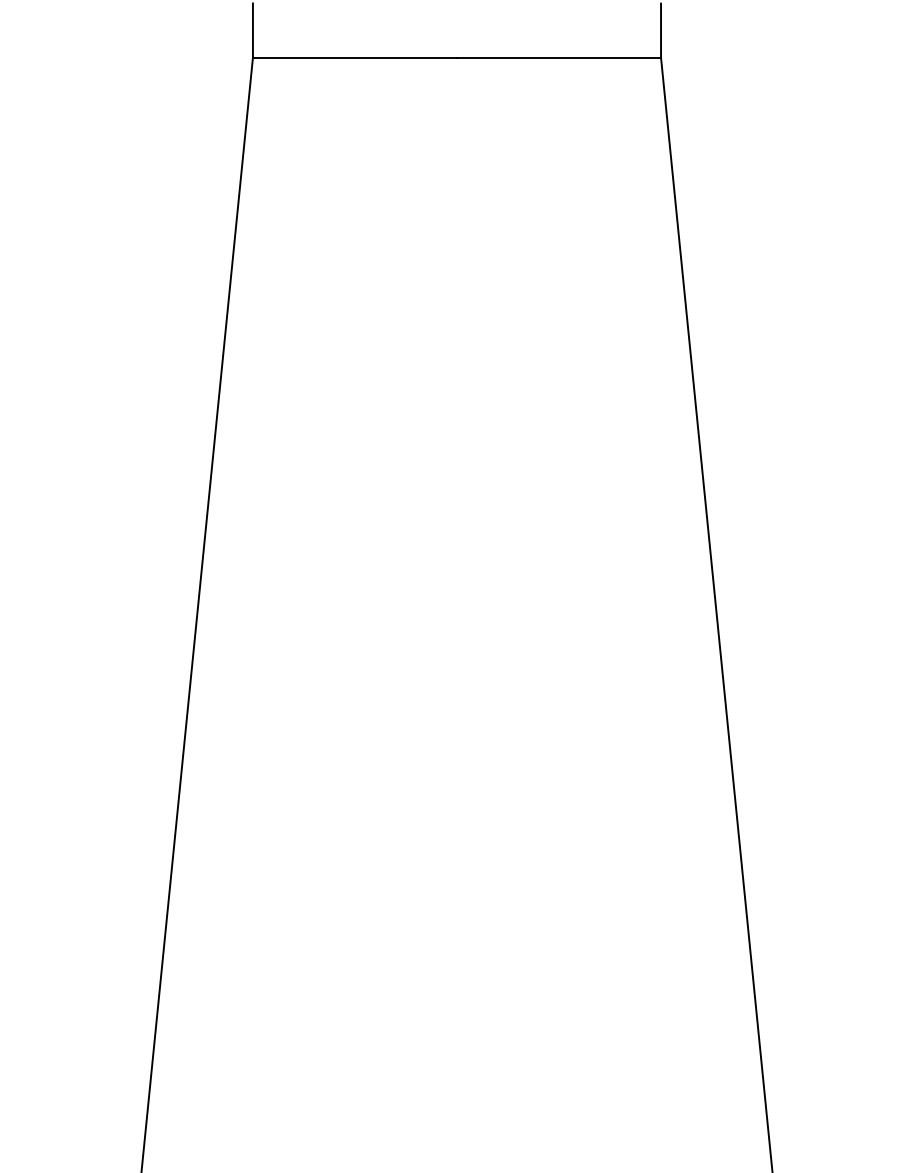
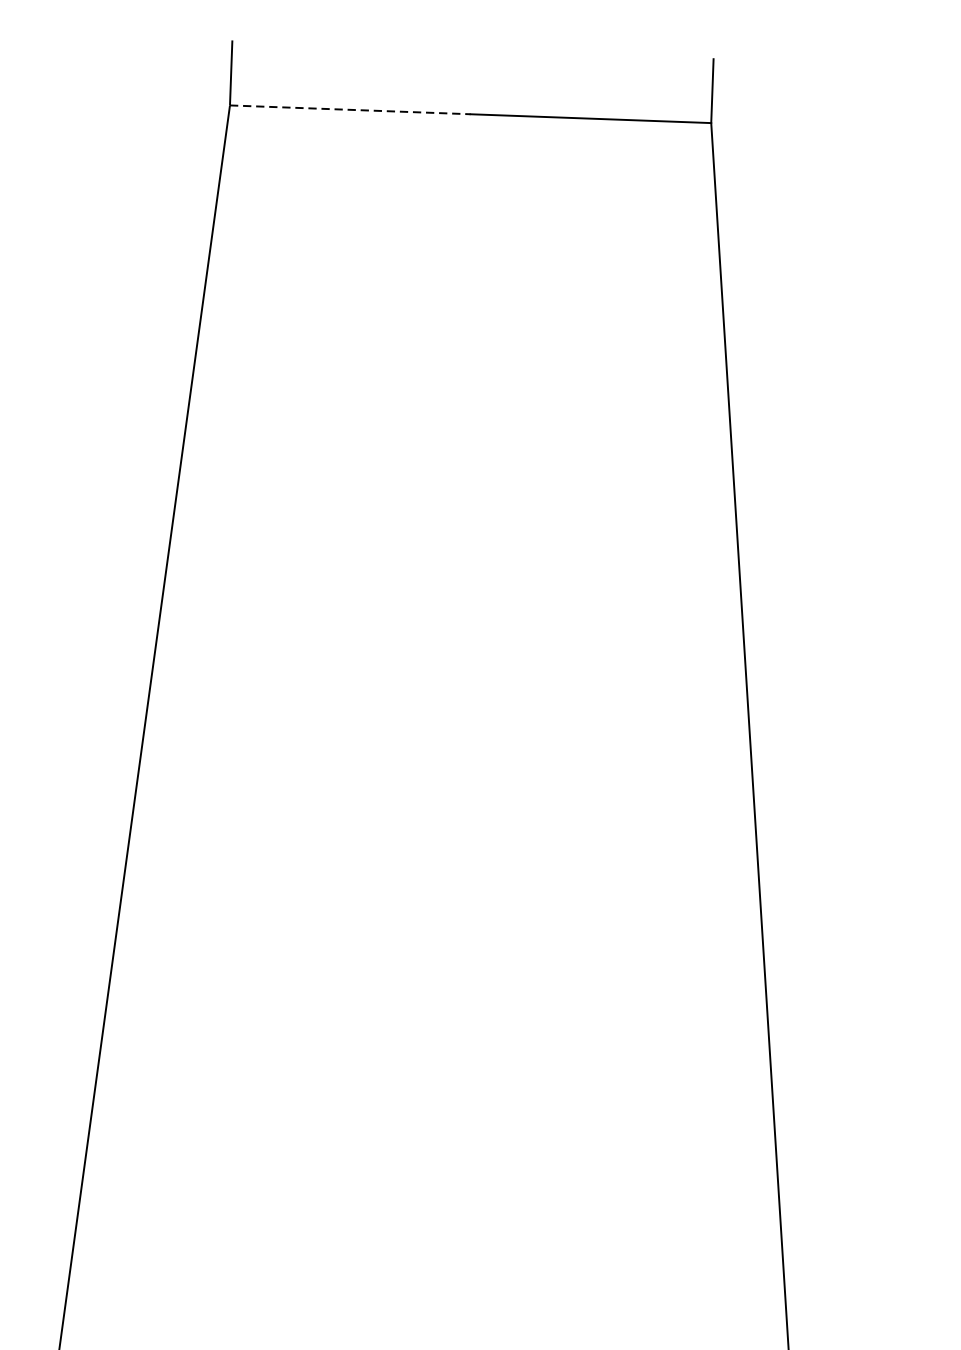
line: (355, 57) -> (350, 109), solid -> dashed

